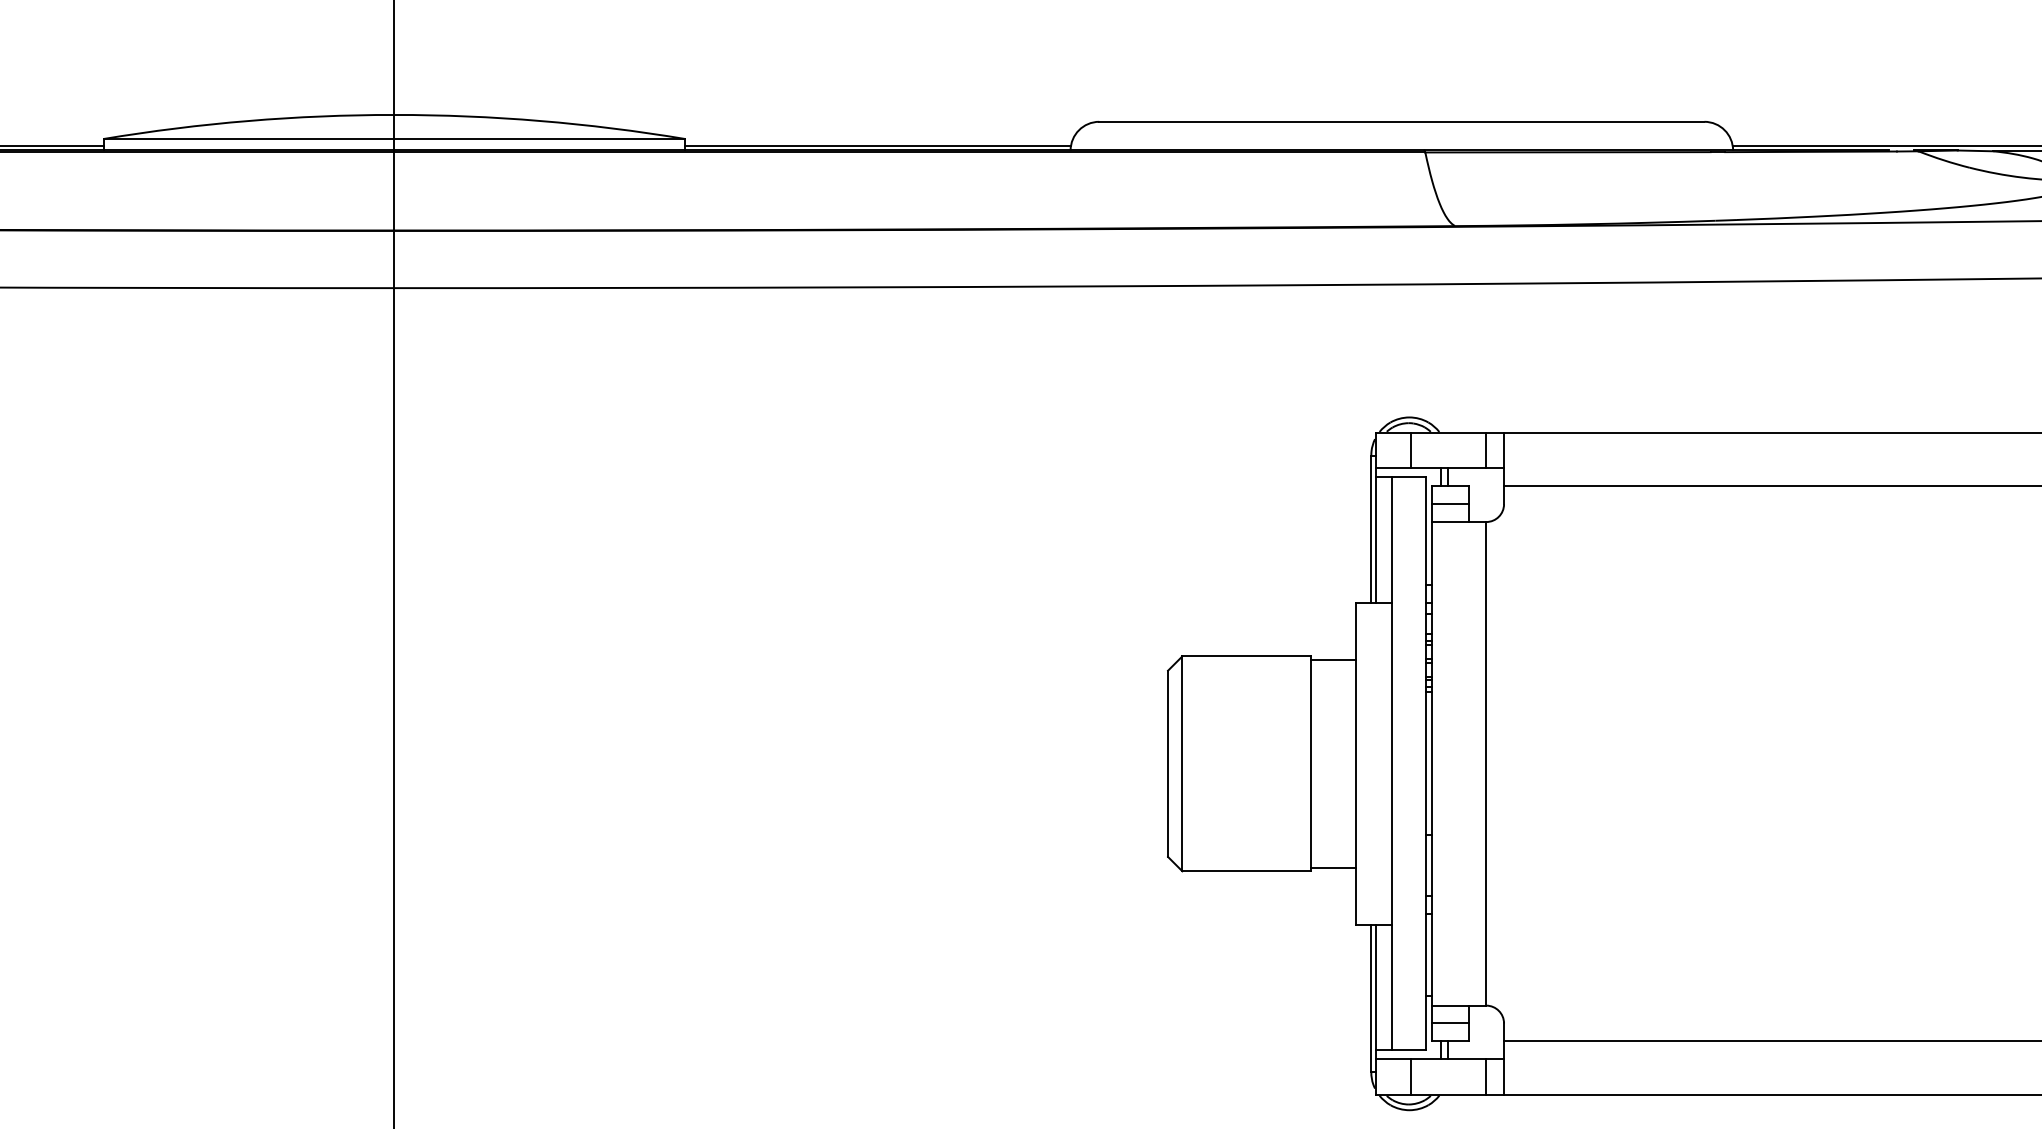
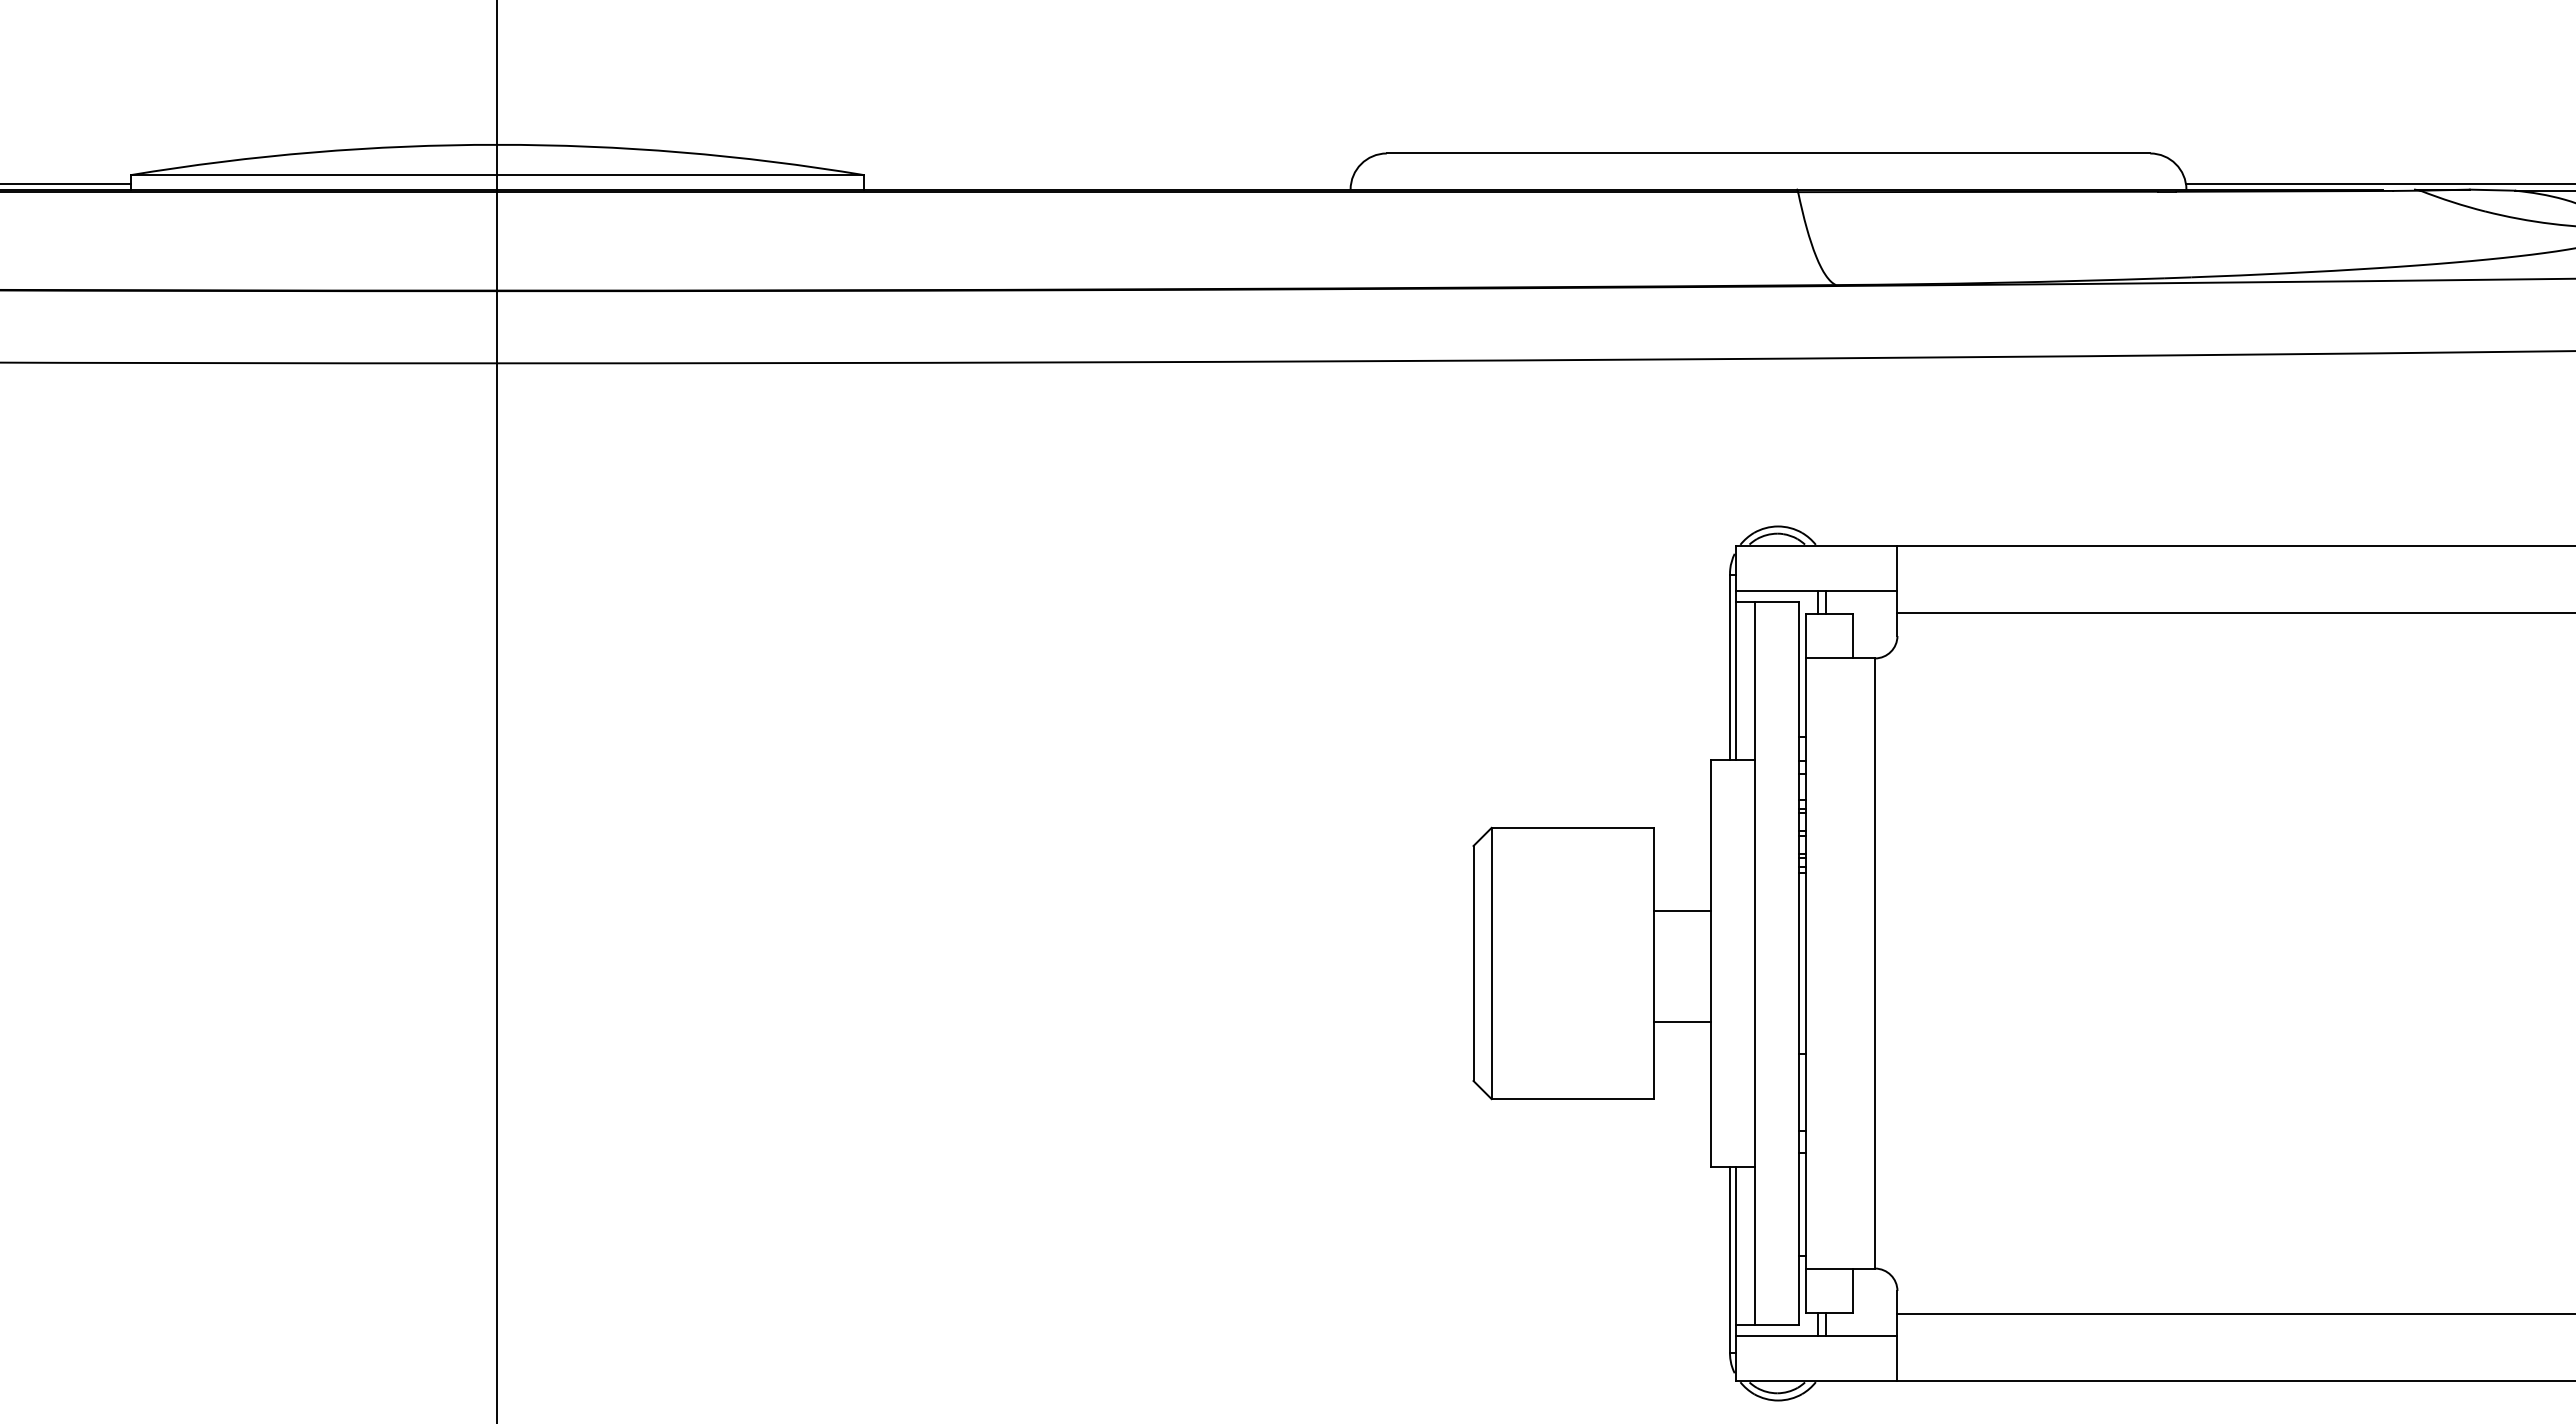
line: (877, 145) -> (1107, 183), removed
line: (1411, 449) -> (1780, 567), removed
line: (1486, 449) -> (1875, 567), removed
line: (1450, 504) -> (1829, 636), removed
line: (1333, 660) -> (1682, 910), moved
line: (1333, 867) -> (1682, 1021), moved
line: (1450, 1023) -> (1829, 1291), removed
line: (1411, 1076) -> (1780, 1358), removed
line: (1486, 1076) -> (1875, 1358), removed

